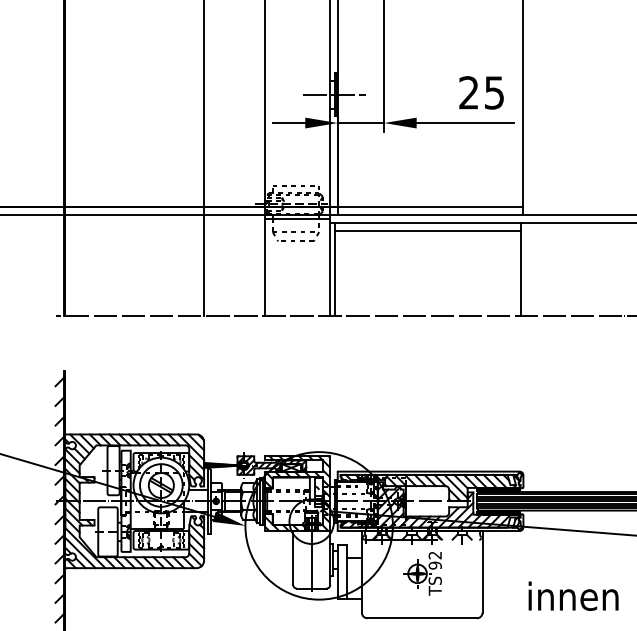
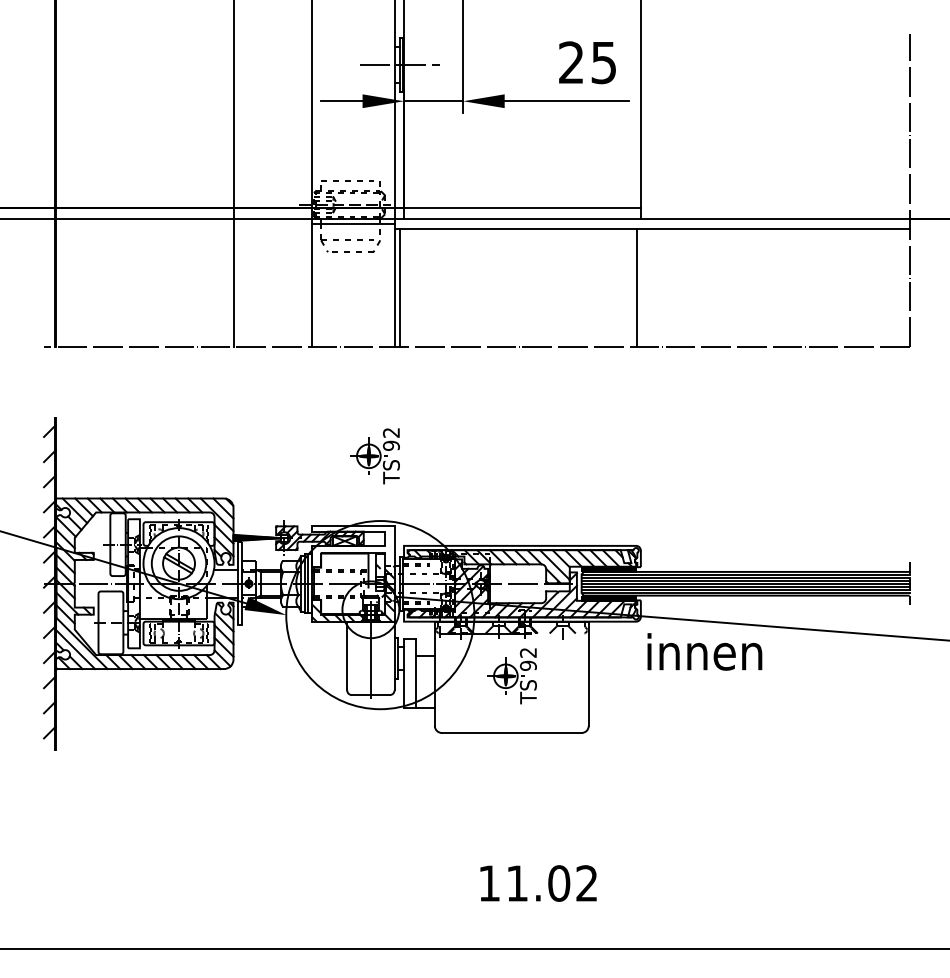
line: (427, 231) -> (518, 239), removed
part: (314, 401) -> (374, 456), added
hatch: (297, 472) -> (352, 546), removed
text: (573, 595) -> (704, 651), moved

